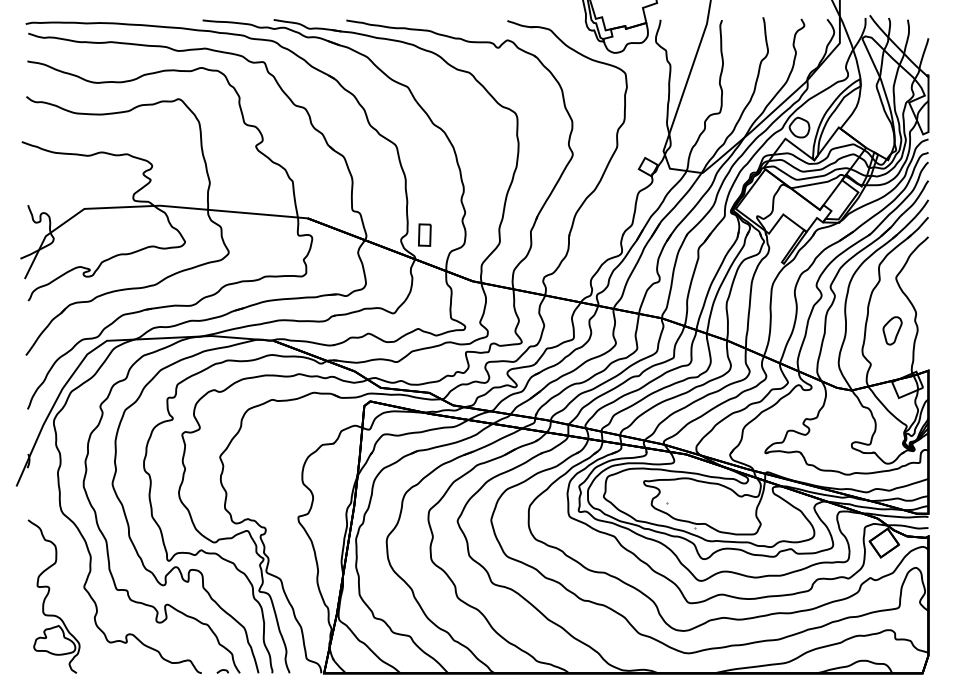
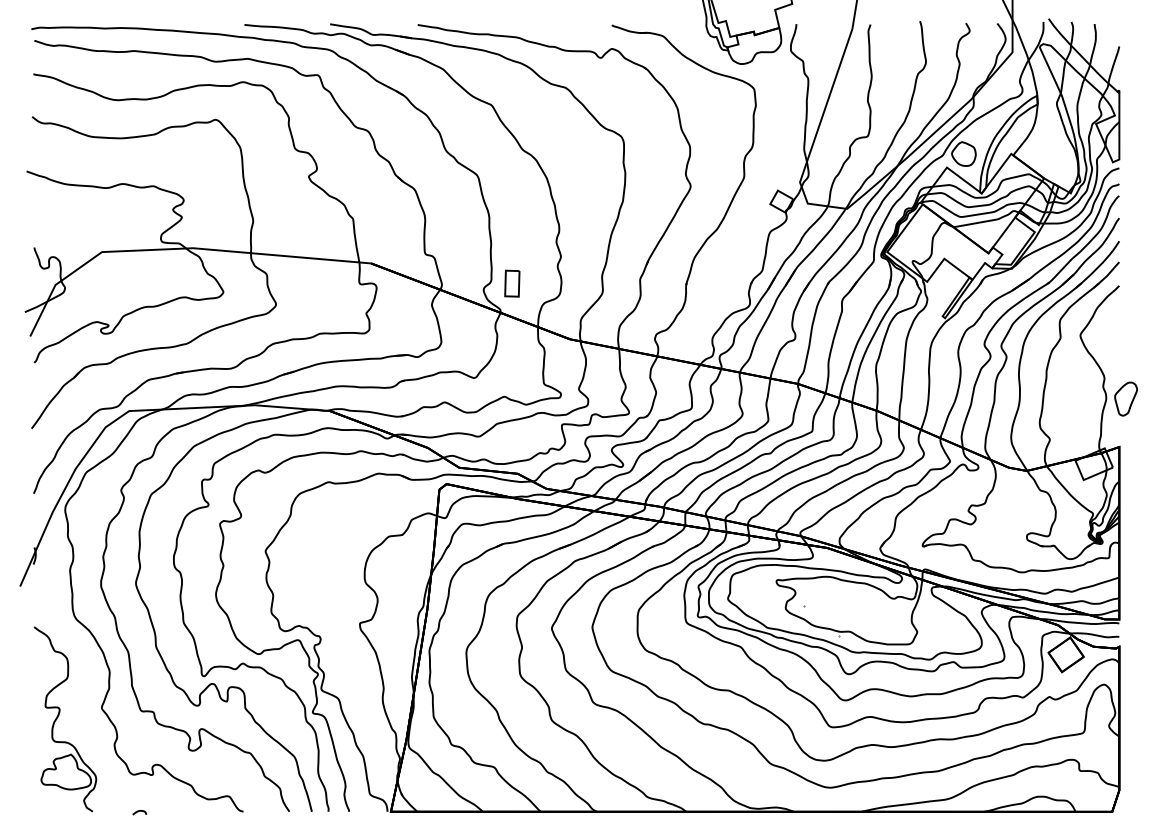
part: (892, 330) -> (1125, 398), moved
curve: (222, 670) -> (139, 811), moved

